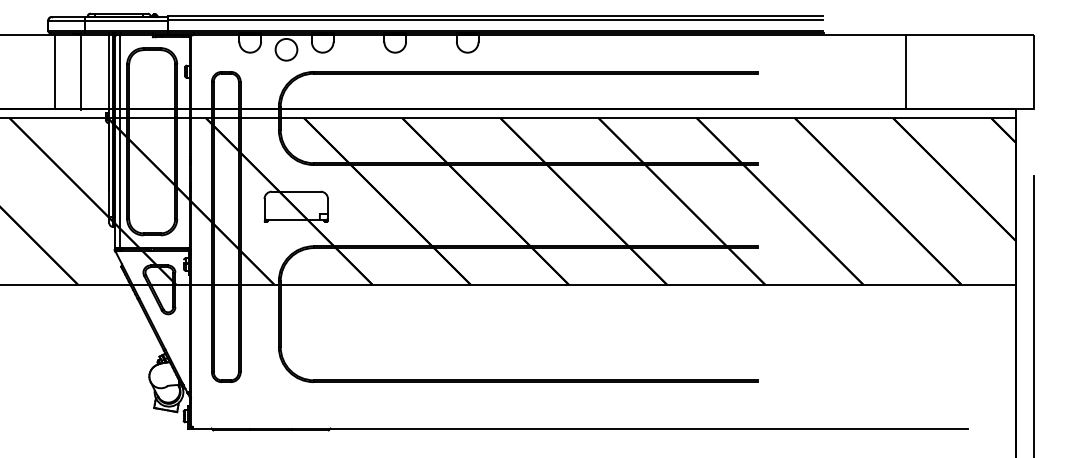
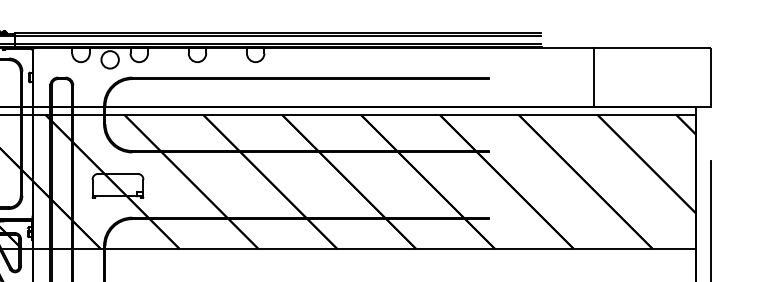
line: (906, 71) -> (593, 77), moved

